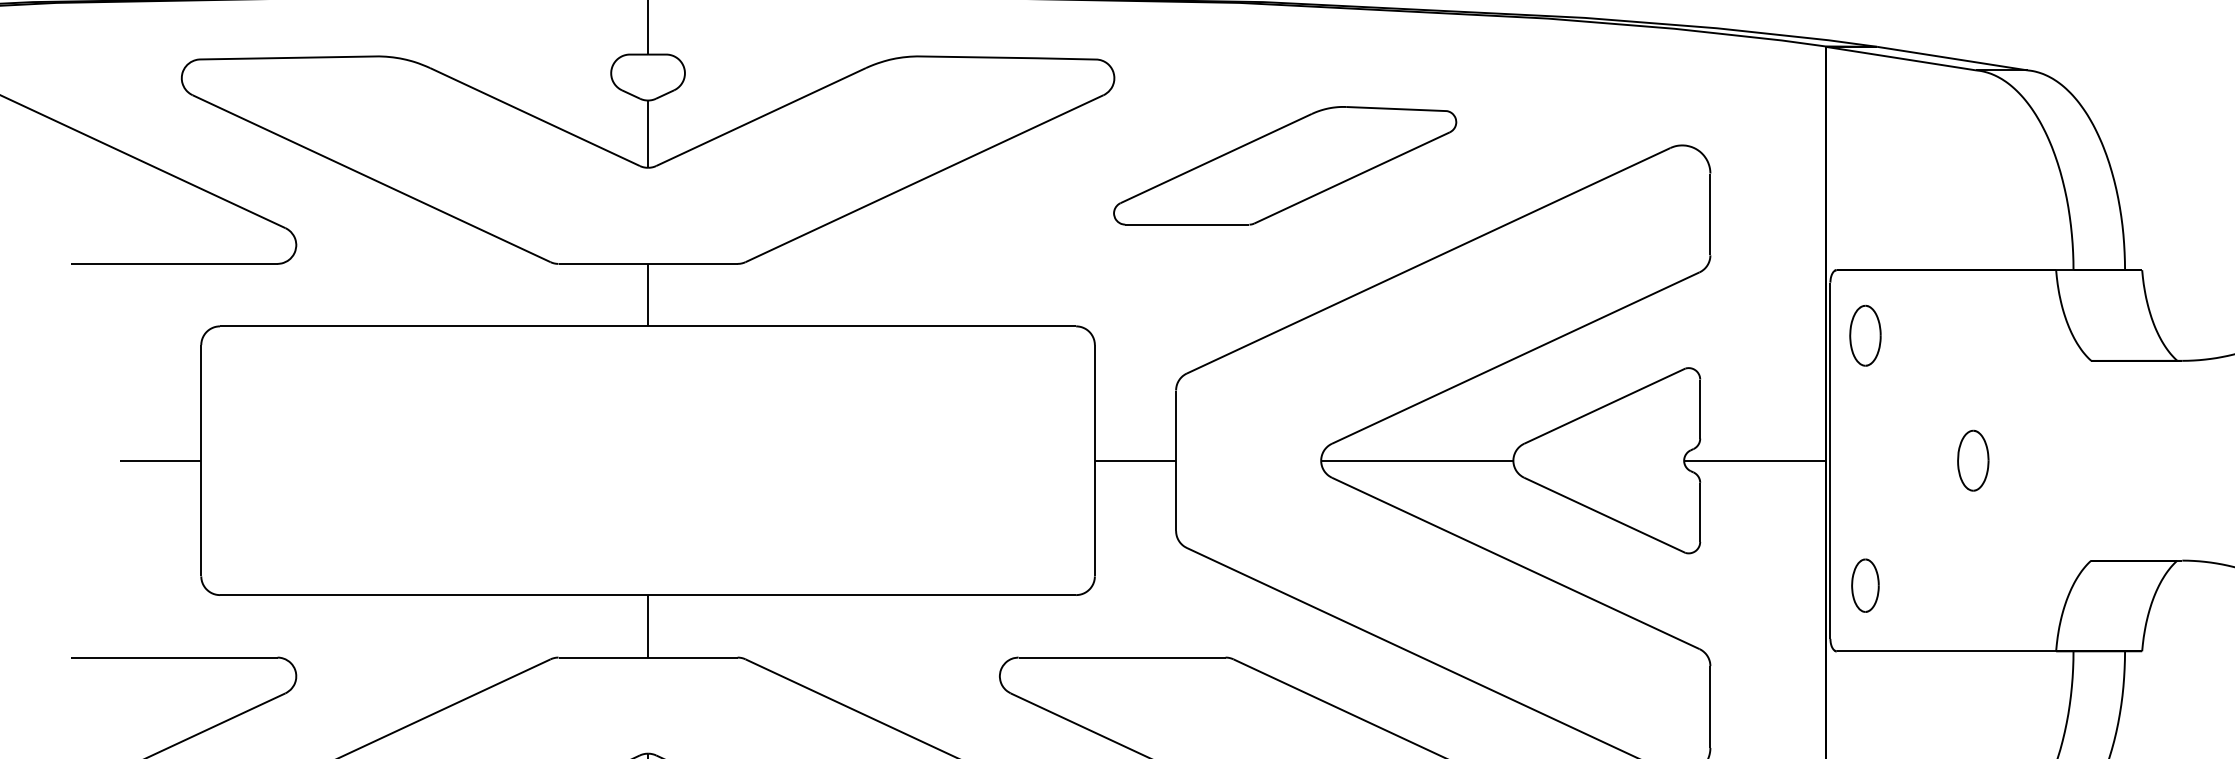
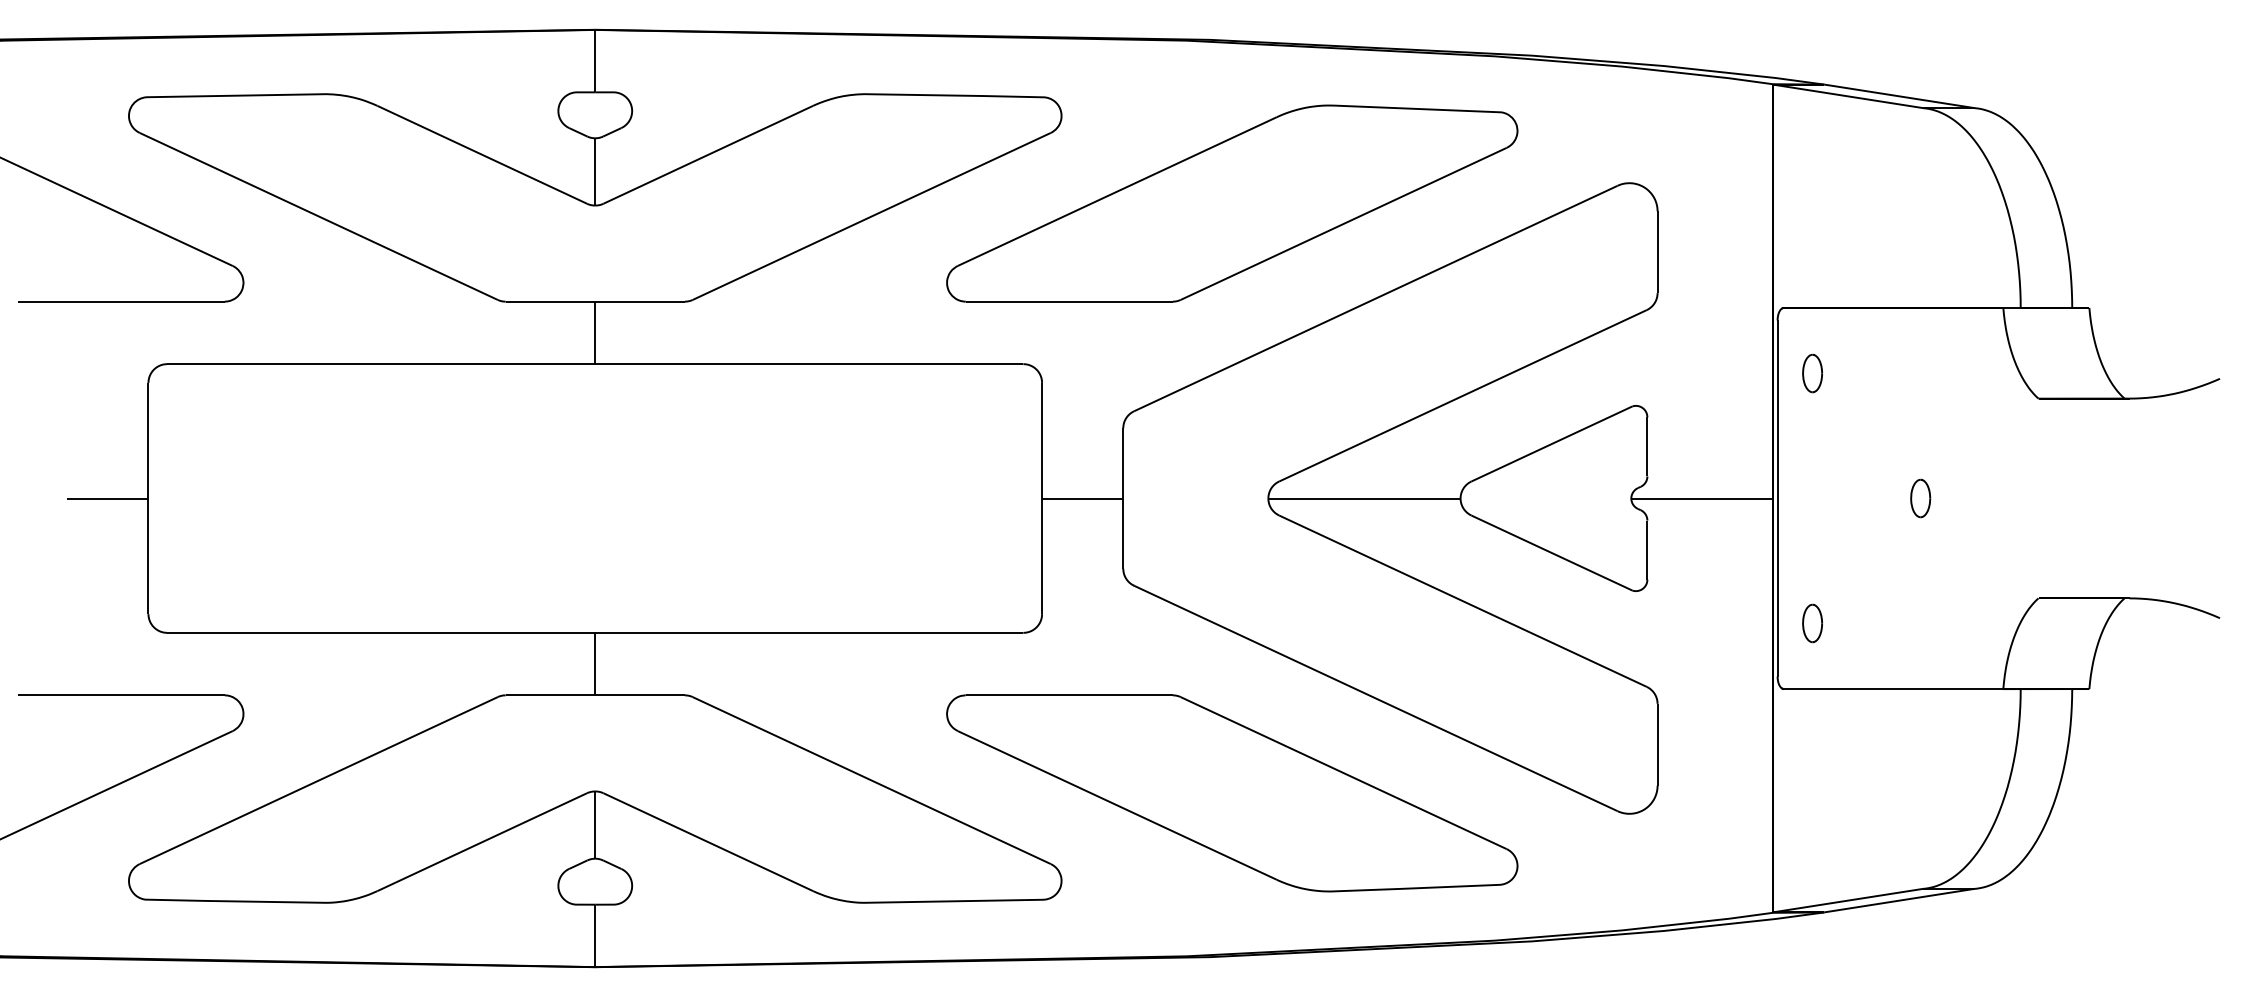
part: (1285, 165) -> (1232, 203), size x1.67
part: (1865, 335) -> (1812, 373), size x0.62
part: (1973, 460) -> (1920, 498), size x0.62
part: (1865, 585) -> (1812, 623), size x0.71

